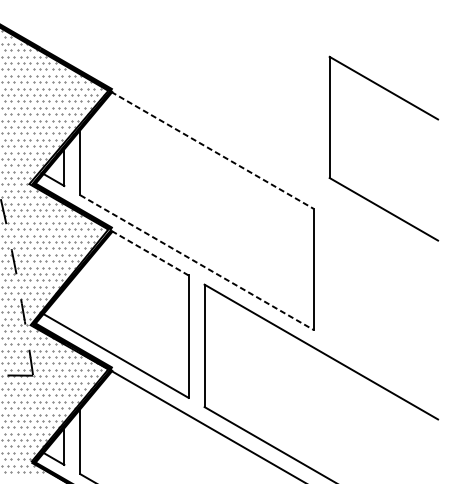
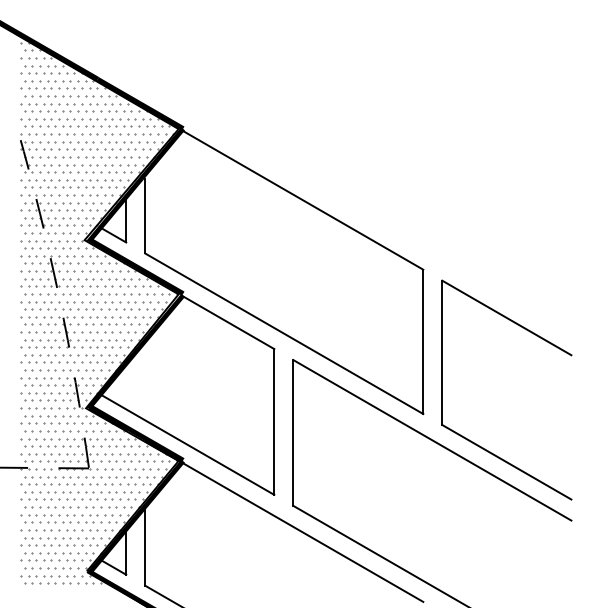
part: (408, 103) -> (536, 336), moved
line: (213, 150) -> (303, 200), dashed -> solid
line: (150, 253) -> (228, 322), dashed -> solid
line: (197, 262) -> (284, 333), dashed -> solid

